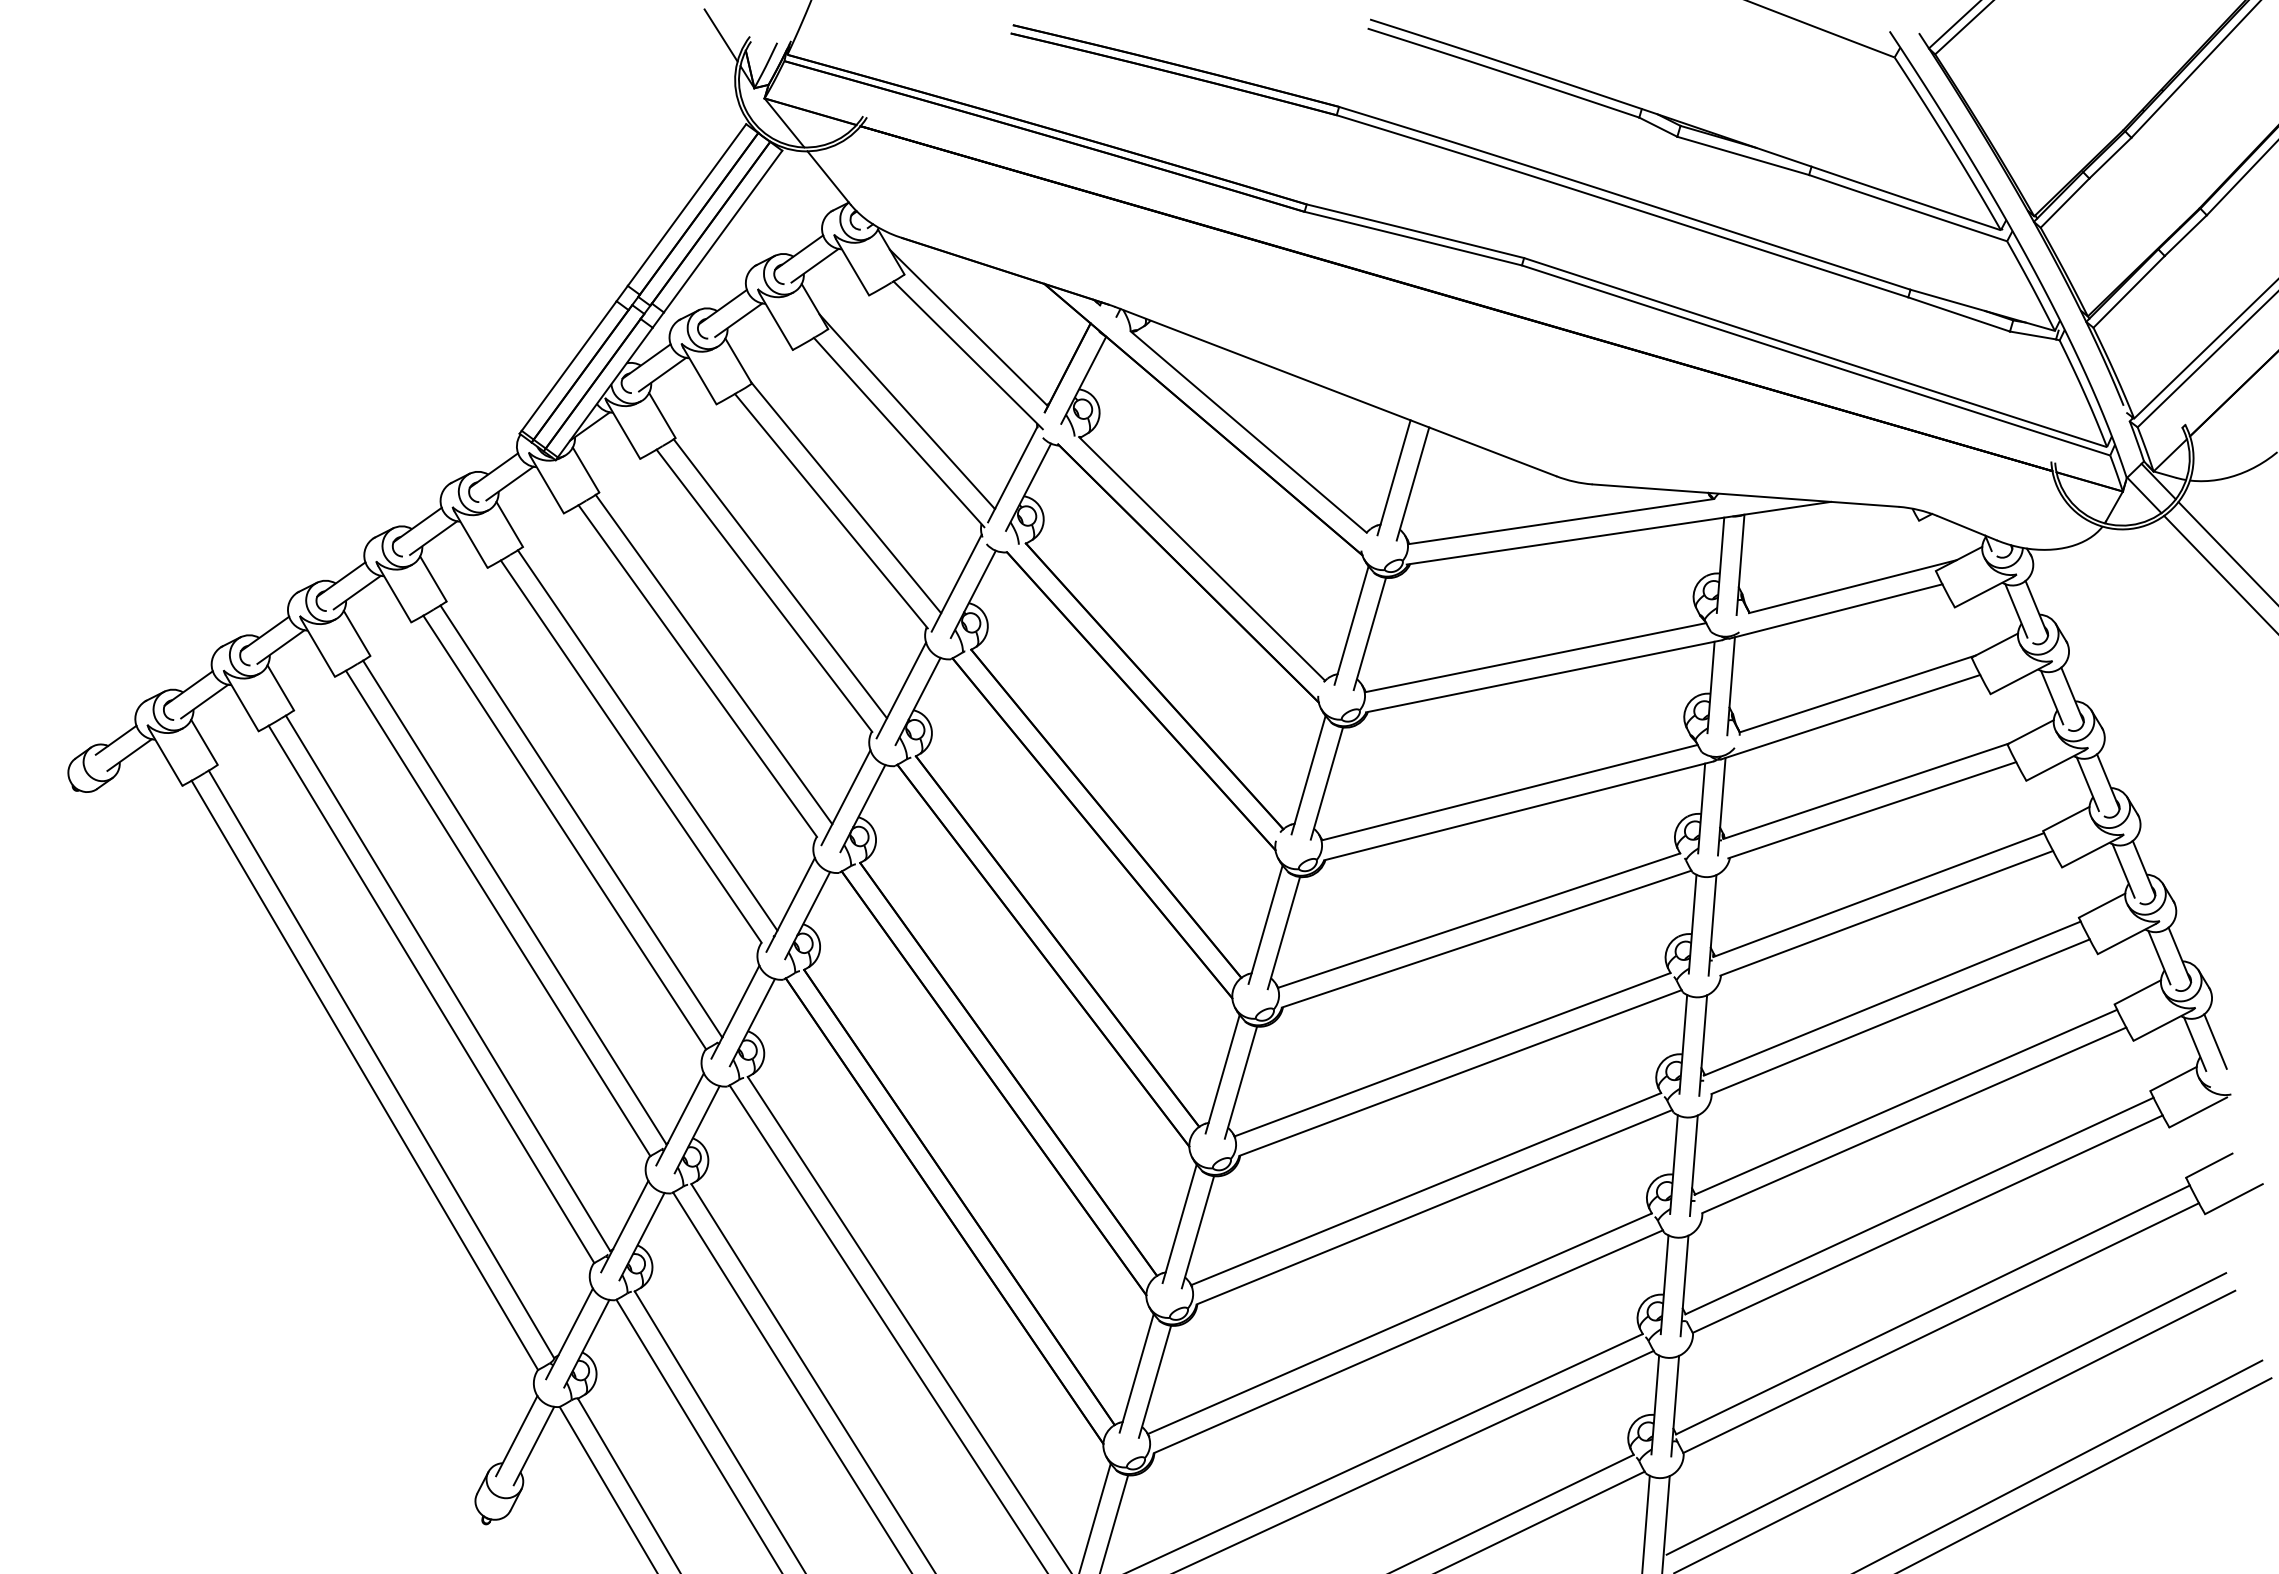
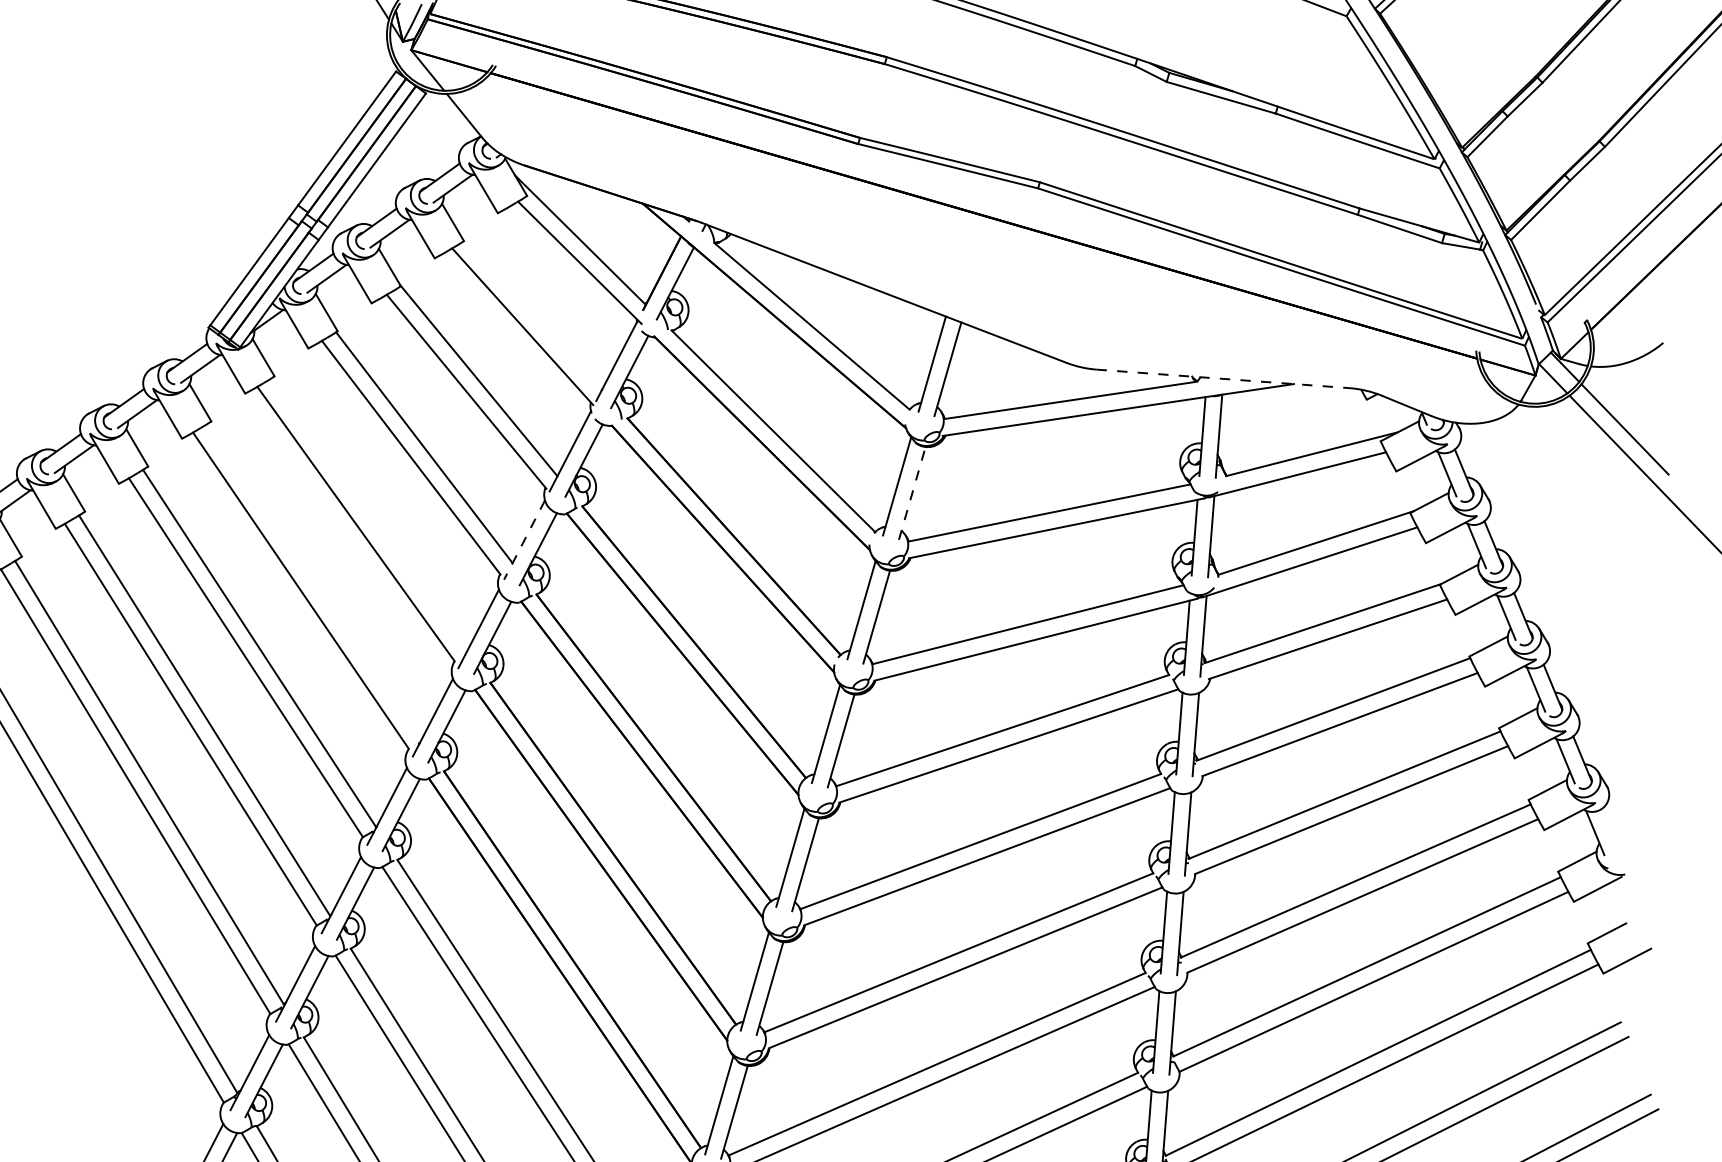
line: (906, 411) -> (528, 309), removed
line: (1746, 495) -> (1223, 378), solid -> dashed
line: (1370, 633) -> (912, 493), solid -> dashed
line: (713, 659) -> (369, 514), removed
line: (901, 690) -> (524, 540), solid -> dashed
line: (647, 740) -> (314, 581), removed
line: (2215, 1041) -> (1612, 830), removed

